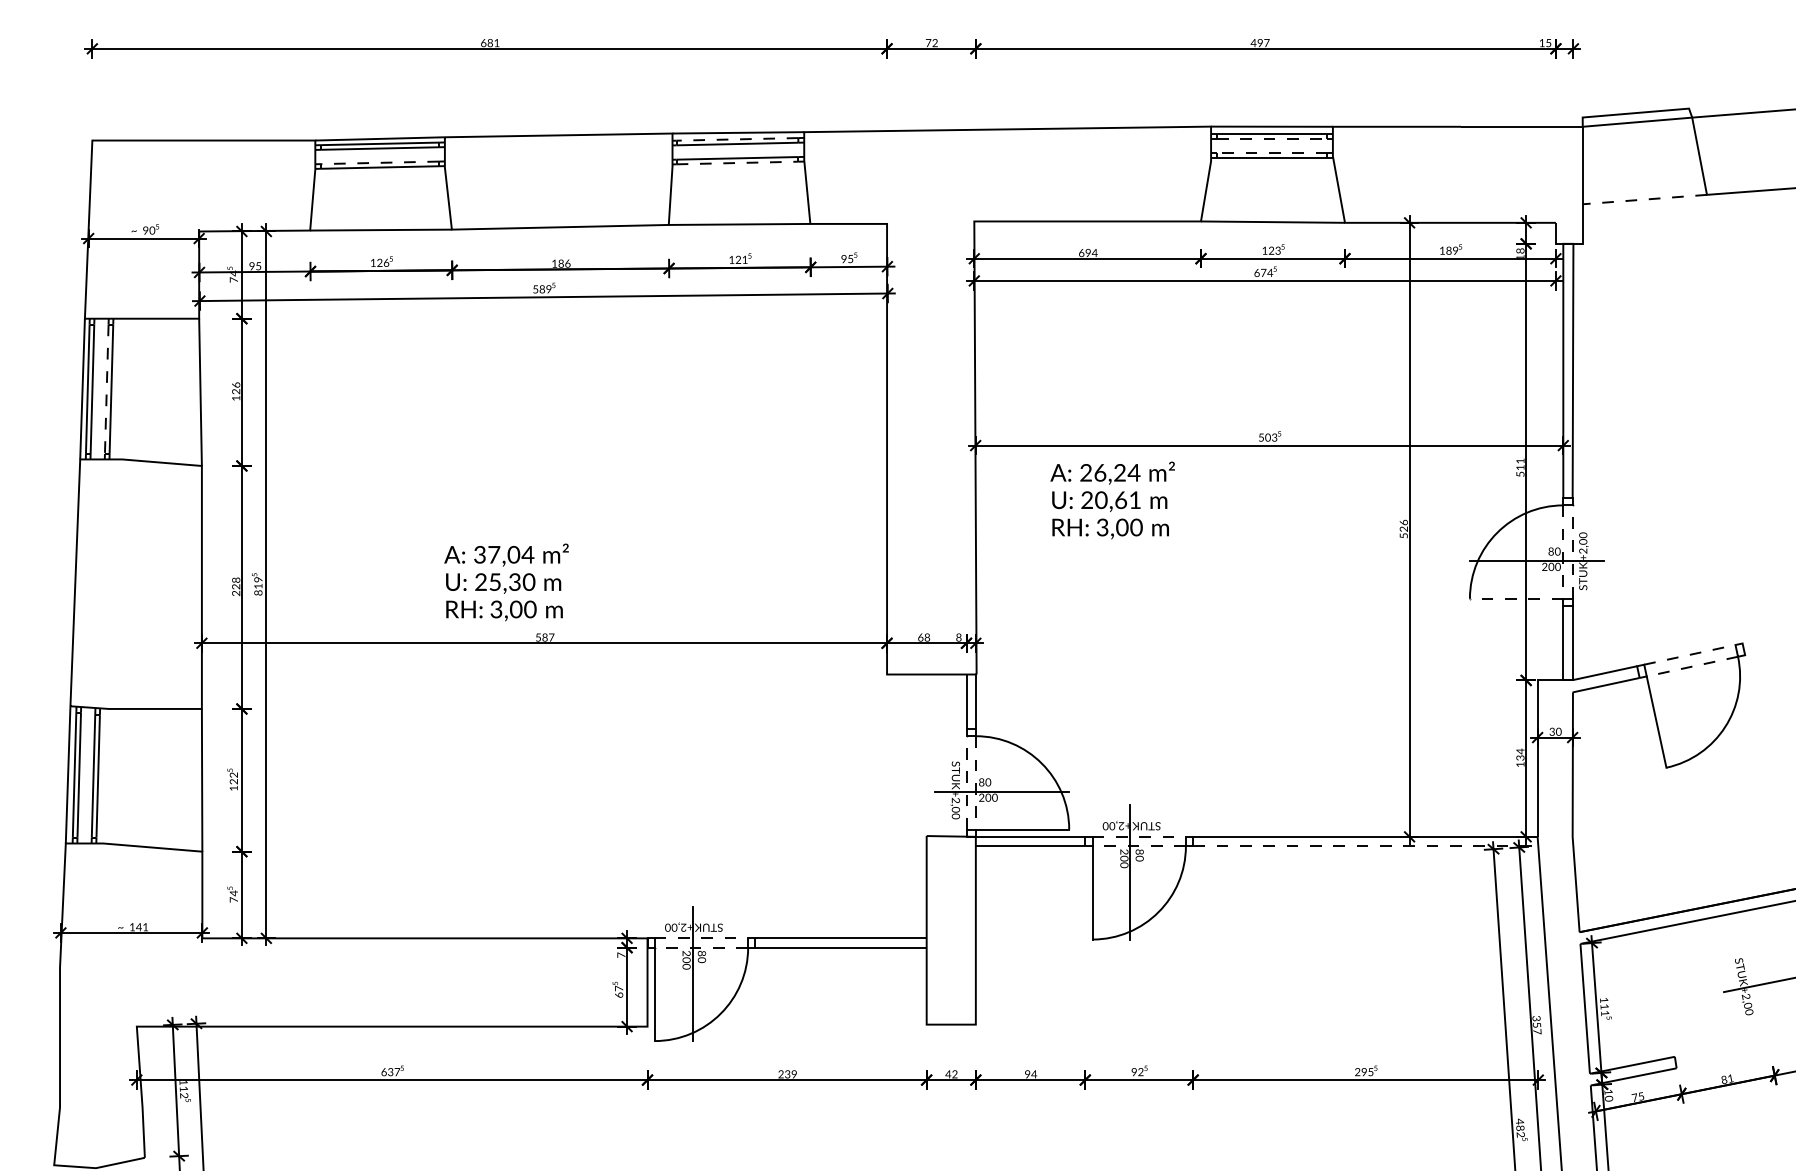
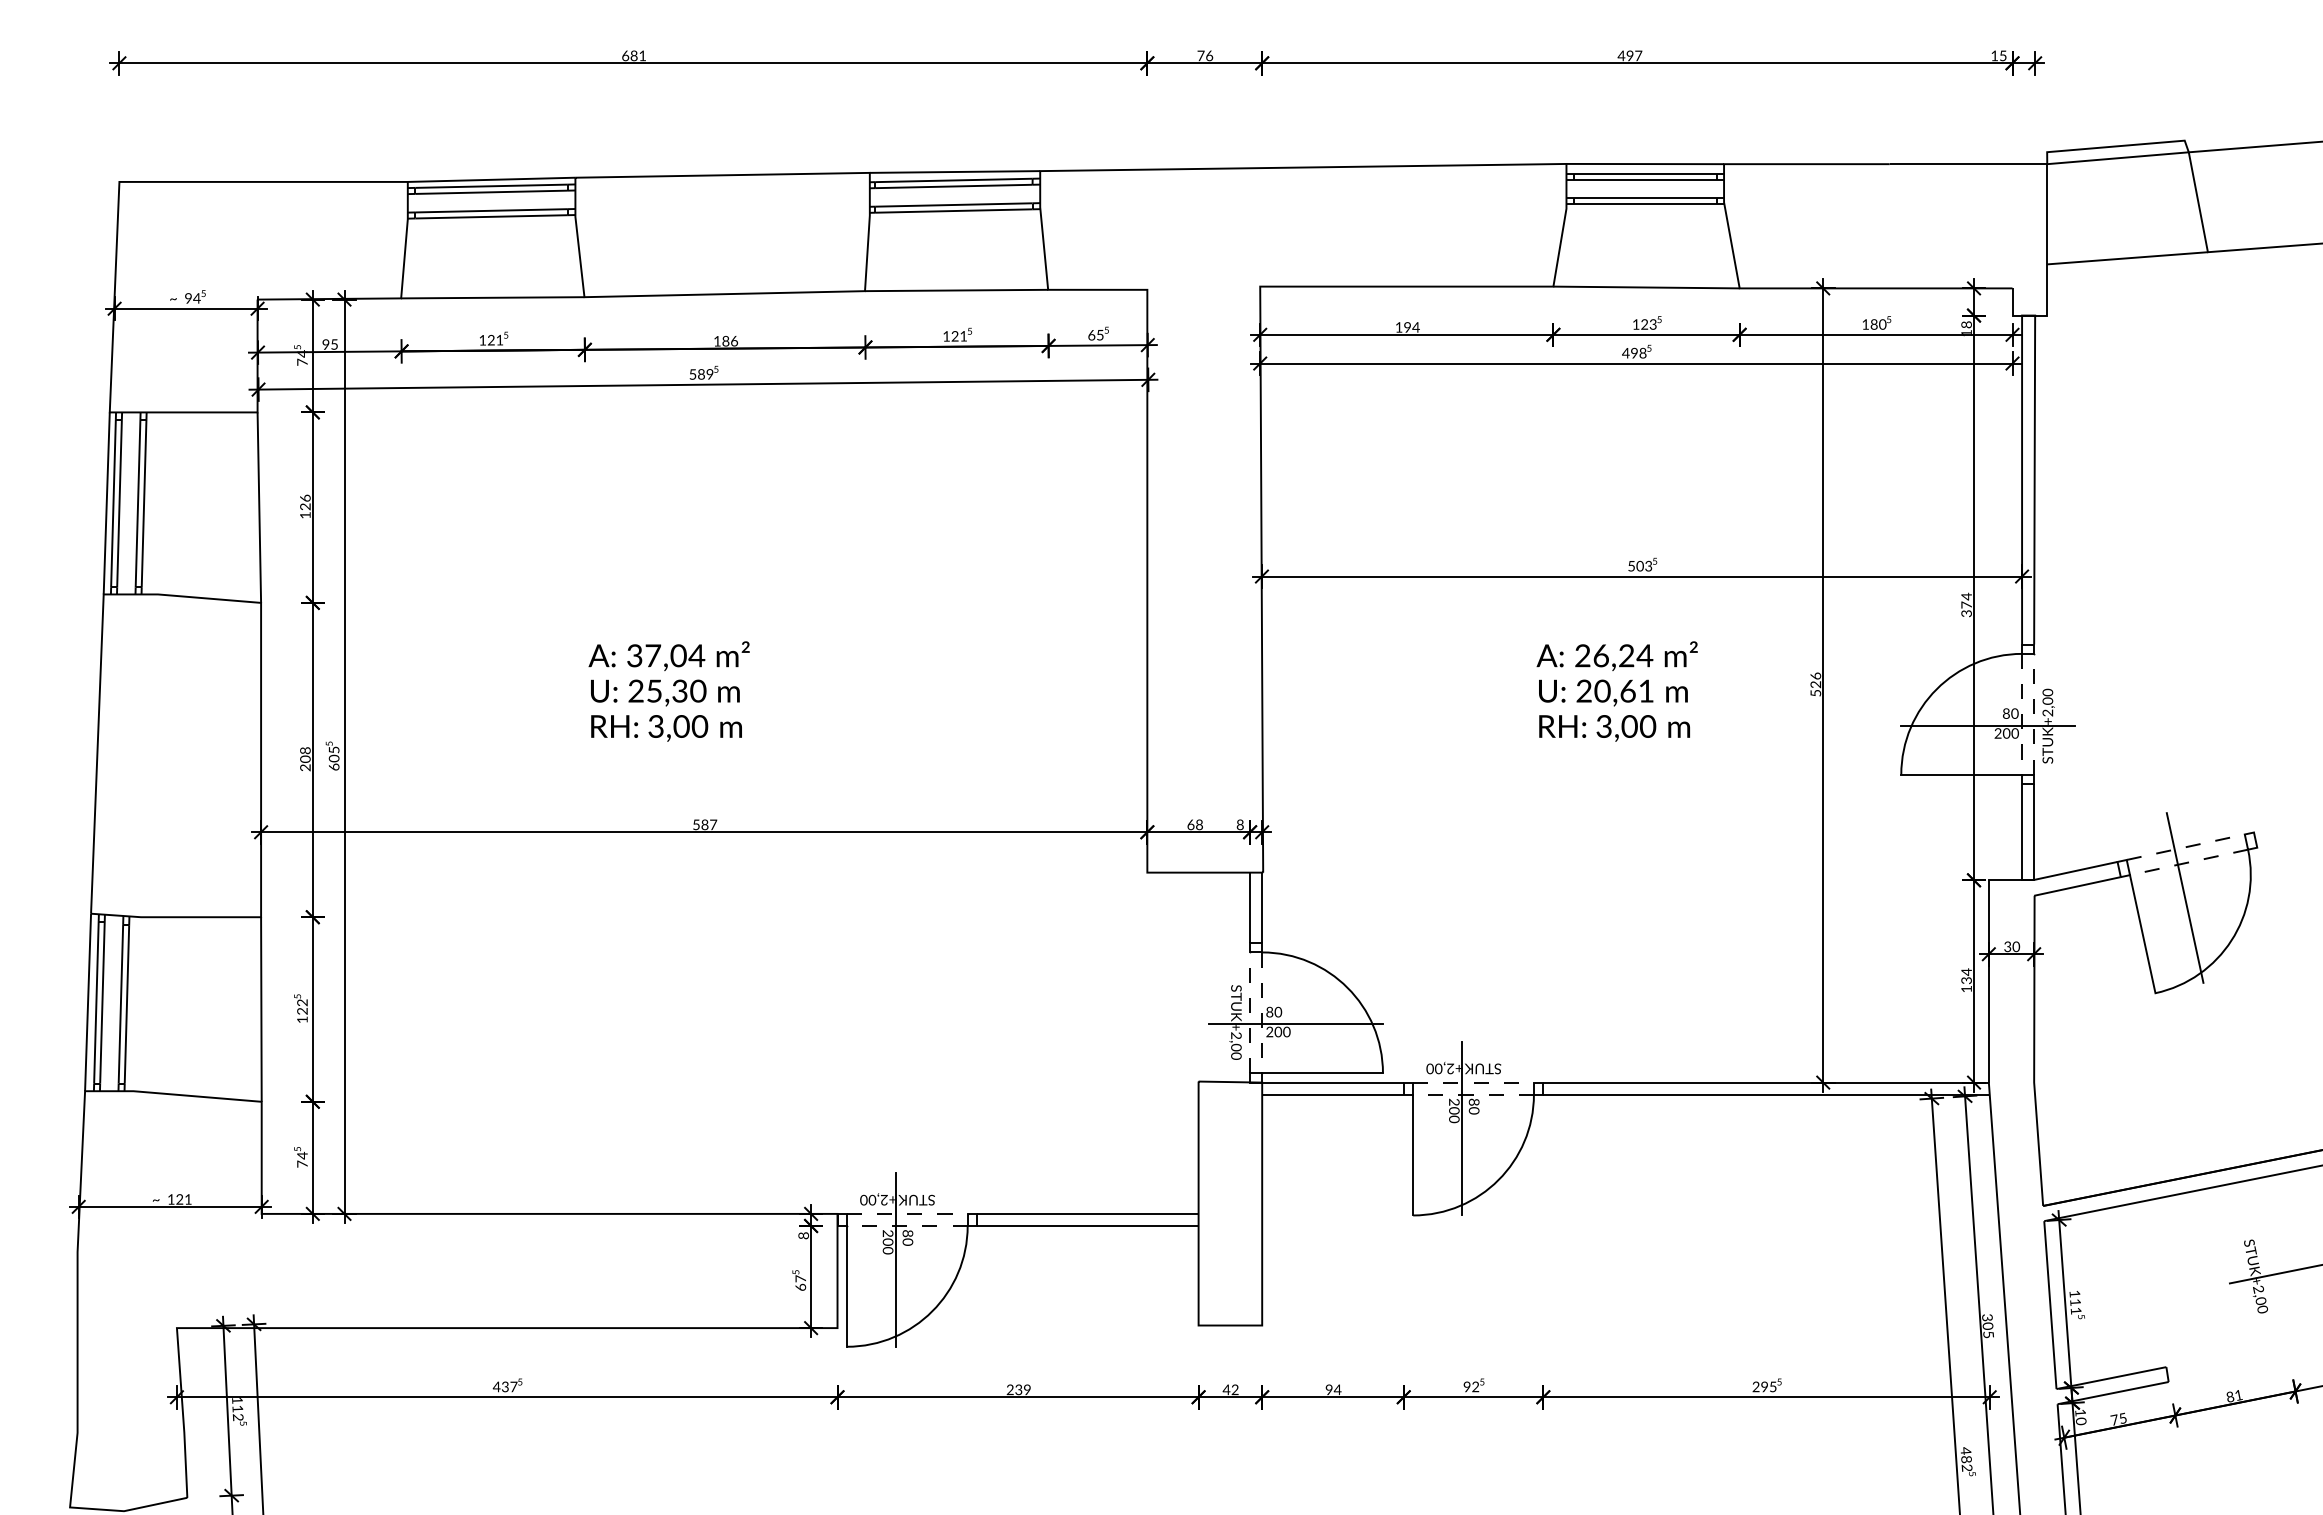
text: (935, 42) -> (1209, 55), 72 -> 76
line: (1272, 138) -> (1645, 179), dashed -> solid
line: (737, 139) -> (953, 180), dashed -> solid
line: (1271, 153) -> (1644, 198), dashed -> solid
line: (380, 162) -> (491, 210), dashed -> solid
line: (737, 163) -> (953, 211), dashed -> solid
line: (1644, 199) -> (2127, 258), dashed -> solid
text: (151, 230) -> (196, 298), 90 -> 94
text: (1455, 251) -> (1882, 325), 189 -> 180
text: (1081, 253) -> (1398, 327), 694 -> 194
text: (843, 258) -> (1091, 334), 95 -> 65
text: (386, 262) -> (499, 339), 126 -> 121
text: (1263, 272) -> (1634, 352), 674 -> 498
line: (107, 389) -> (138, 503), dashed -> solid
text: (1520, 467) -> (1966, 604), 511 -> 374
text: (1112, 500) -> (1616, 691), moved
text: (506, 582) -> (668, 691), moved
text: (236, 586) -> (306, 758), 228 -> 208
text: (257, 586) -> (333, 758), 819 -> 605
line: (1516, 598) -> (1961, 774), dashed -> solid
line: (1688, 693) -> (2184, 897), added
line: (1366, 846) -> (1767, 1094), dashed -> solid
text: (138, 927) -> (179, 1199), 141 -> 121
text: (621, 955) -> (803, 1235), 7 -> 8
text: (1536, 1028) -> (1987, 1330), 357 -> 305
text: (383, 1072) -> (496, 1387), 637 -> 437

